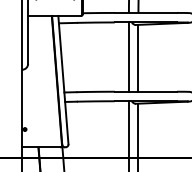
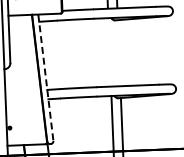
line: (128, 56) -> (109, 51), removed
line: (138, 57) -> (119, 52), removed
line: (63, 80) -> (45, 78), solid -> dashed

